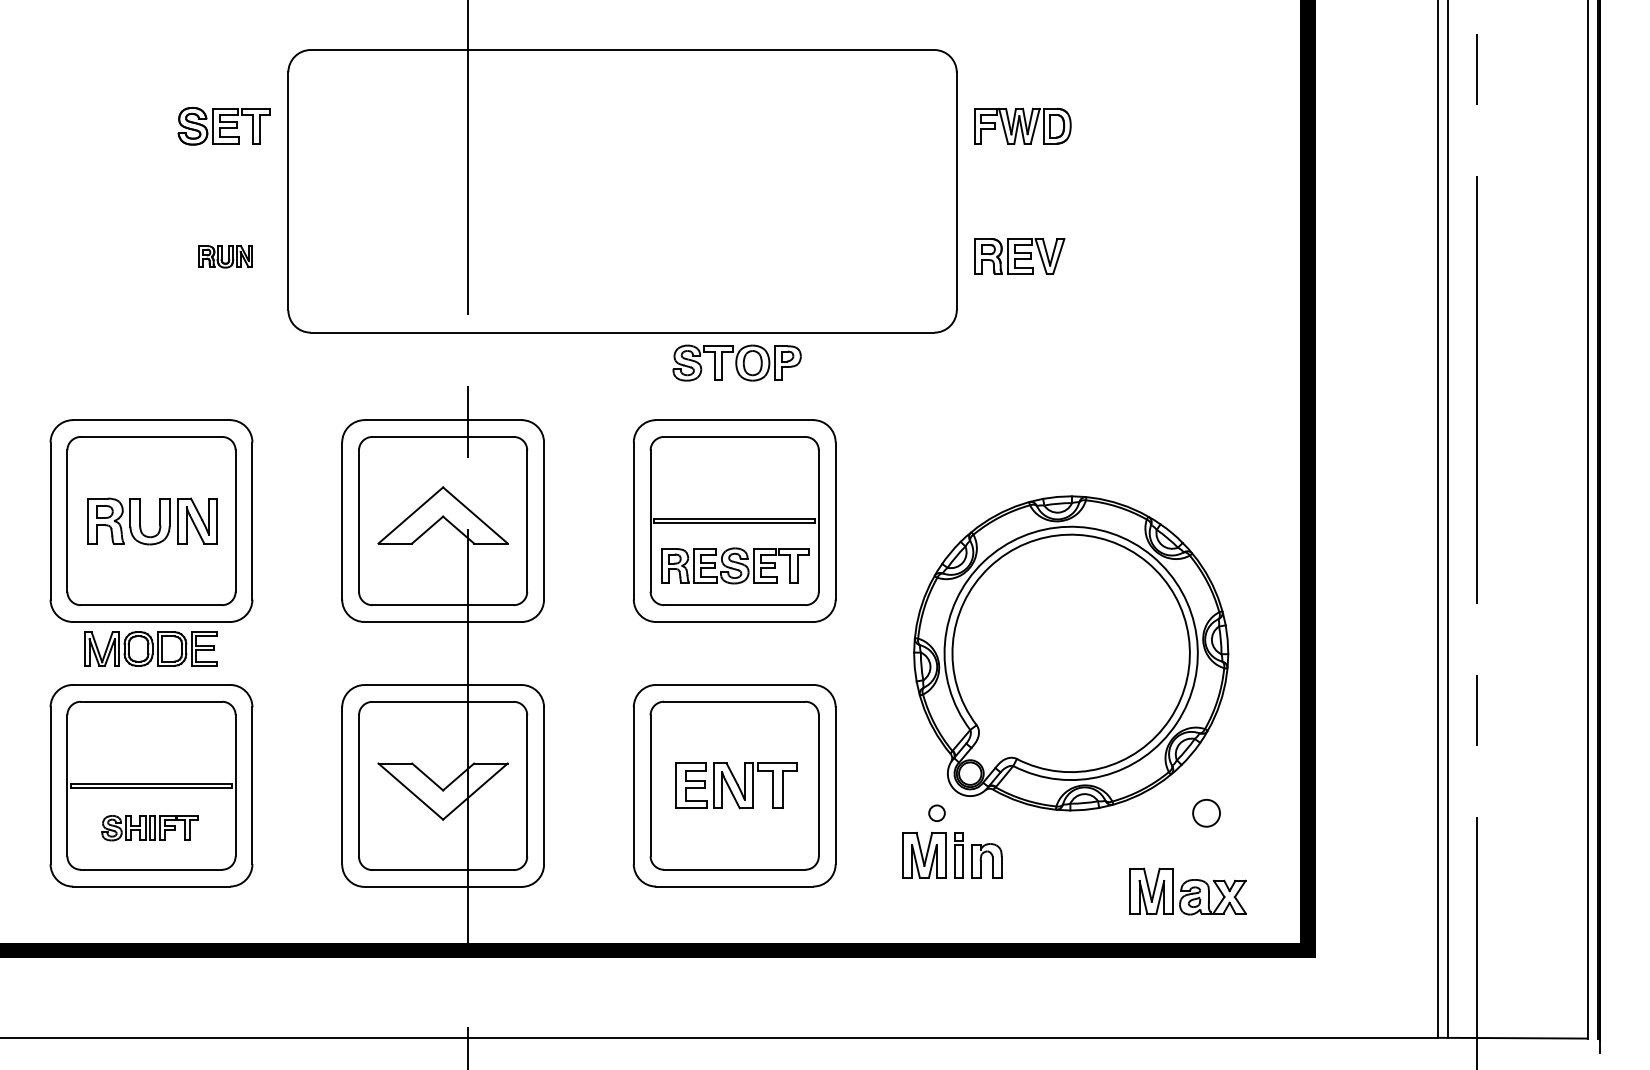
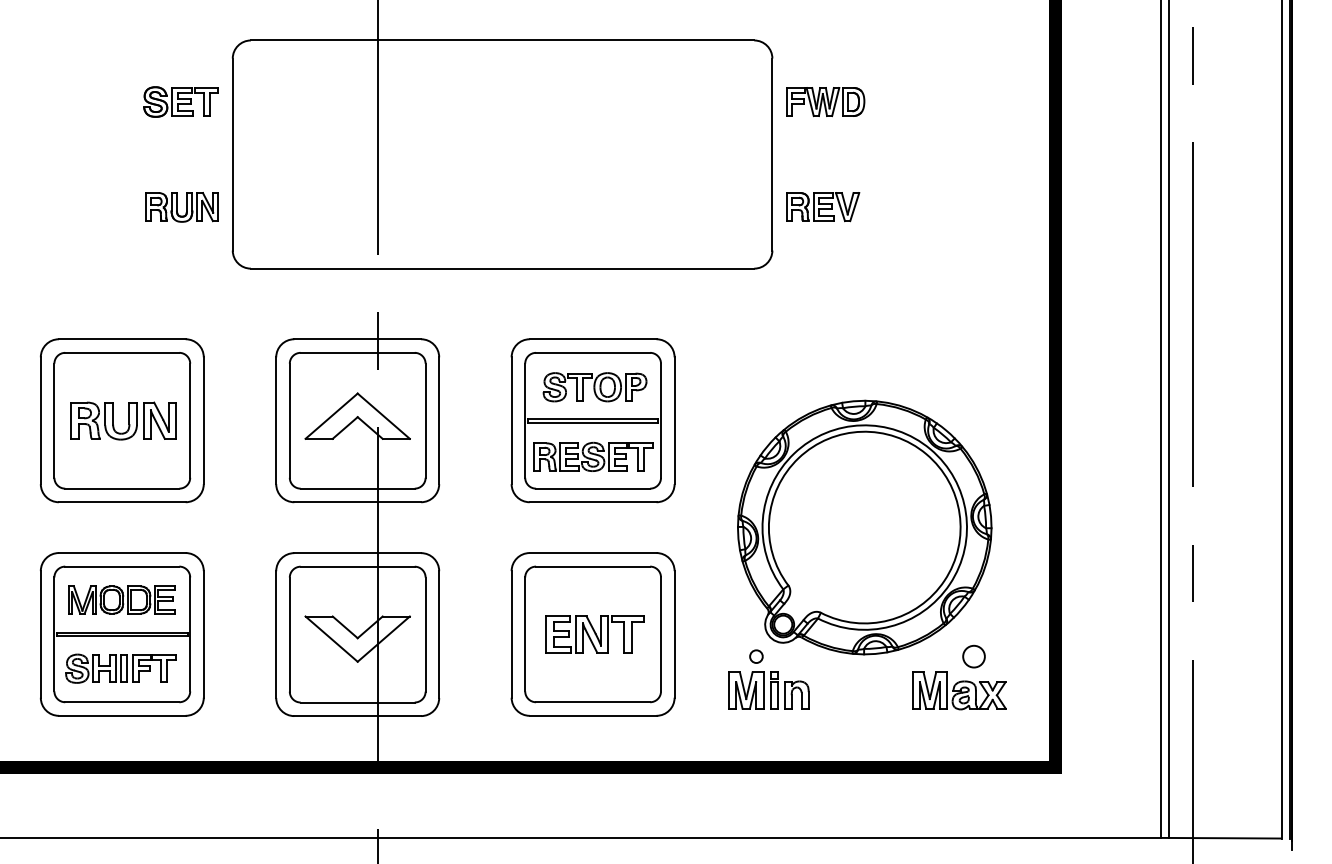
part: (224, 256) -> (181, 207), size x1.67
part: (736, 363) -> (594, 387), moved
part: (150, 648) -> (121, 599), moved
part: (149, 827) -> (120, 668), size x1.43
part: (1188, 891) -> (959, 690), moved

